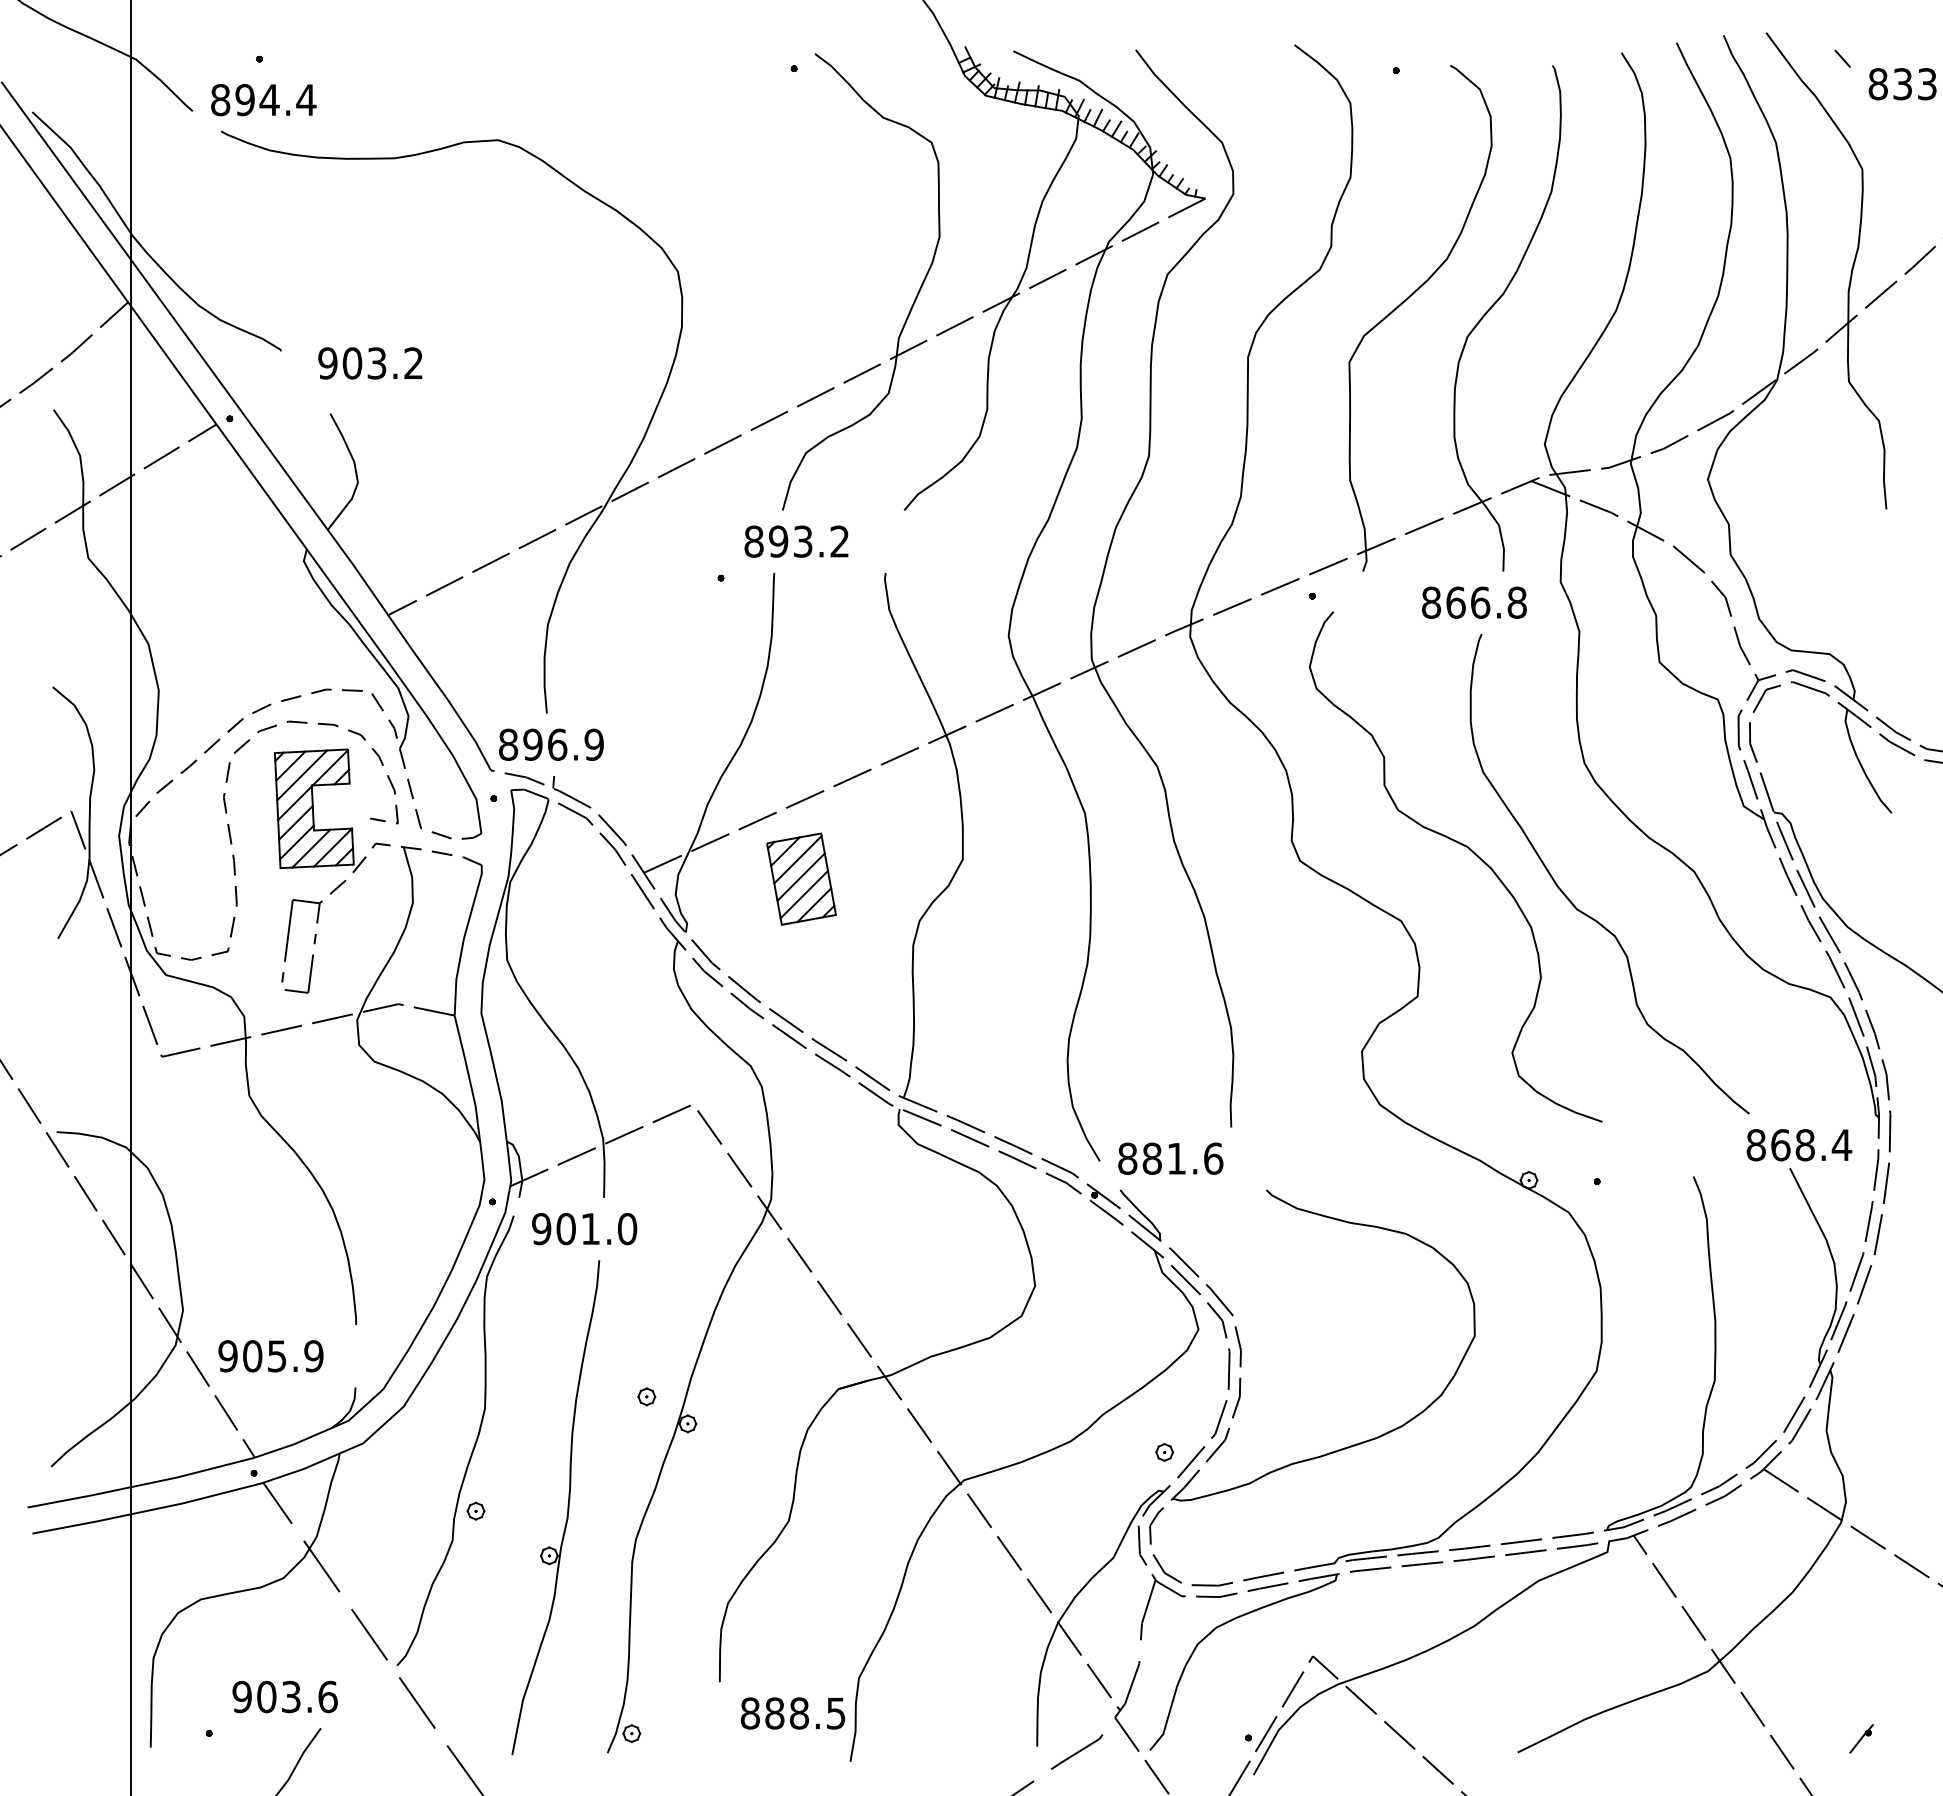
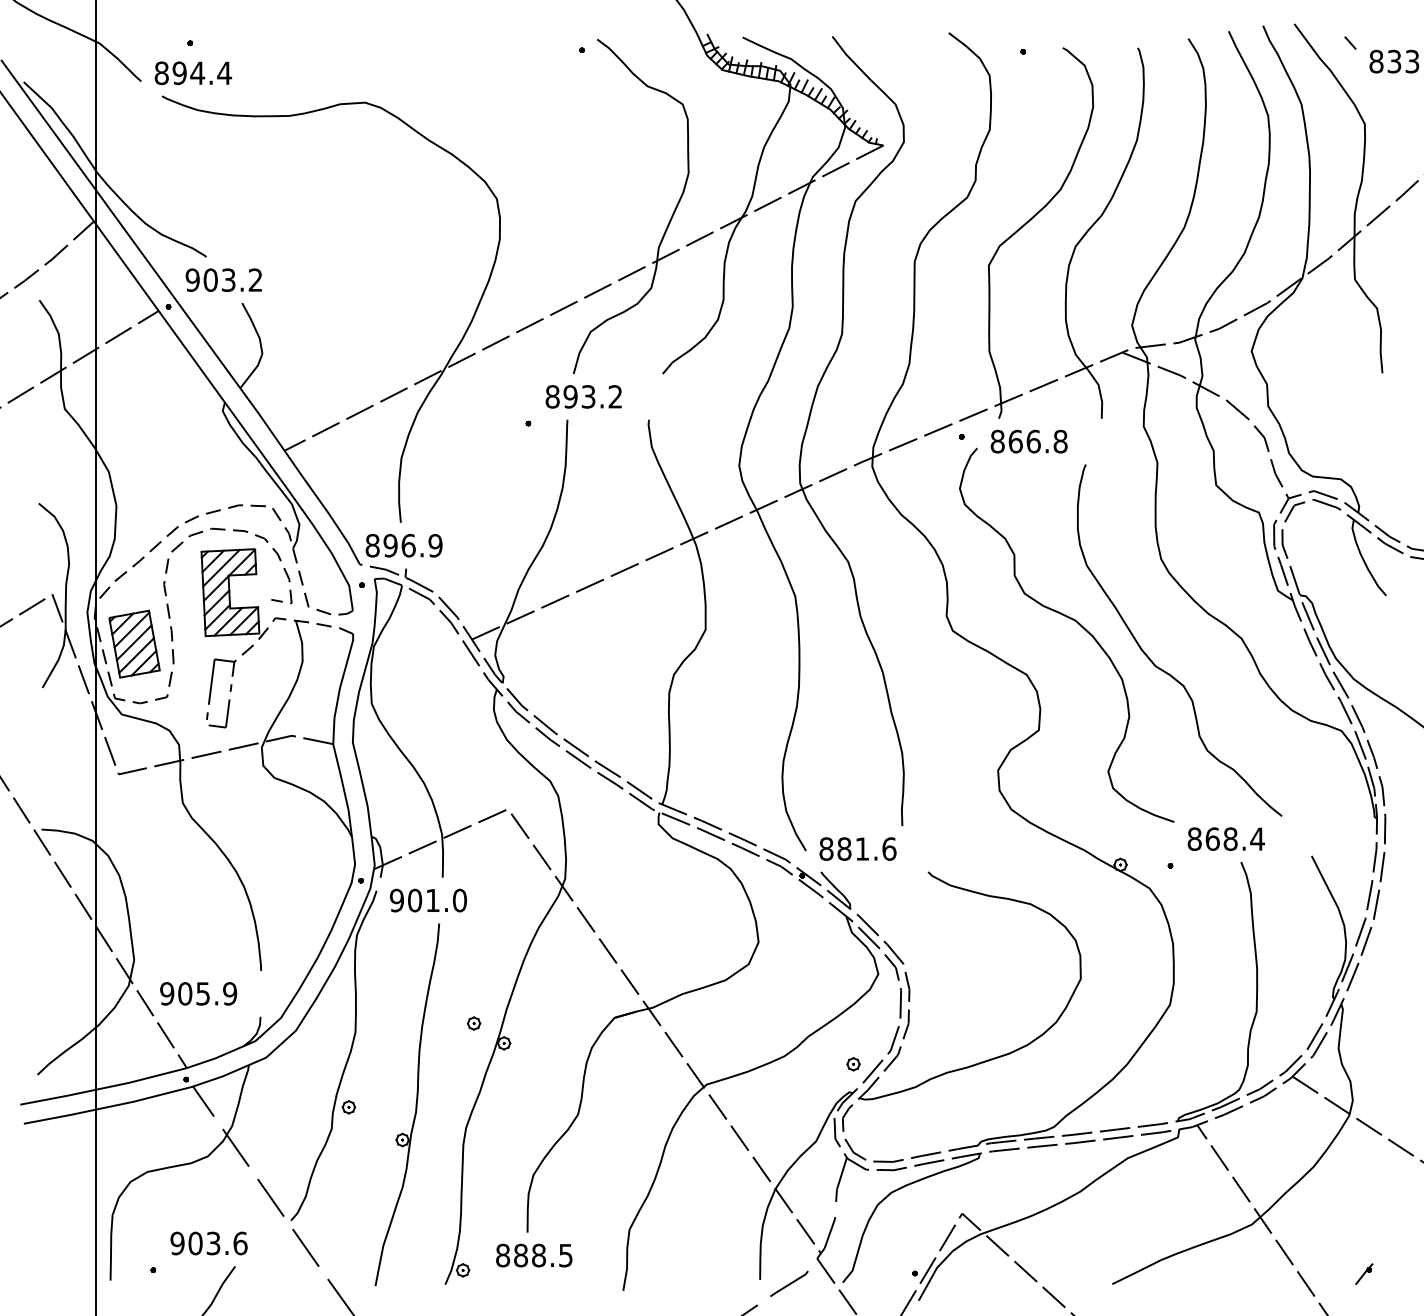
text: (370, 363) -> (223, 280), moved
text: (1474, 602) -> (1029, 441), moved
part: (801, 878) -> (134, 643), moved
text: (1799, 1145) -> (1226, 839), moved
text: (792, 1713) -> (533, 1255), moved

